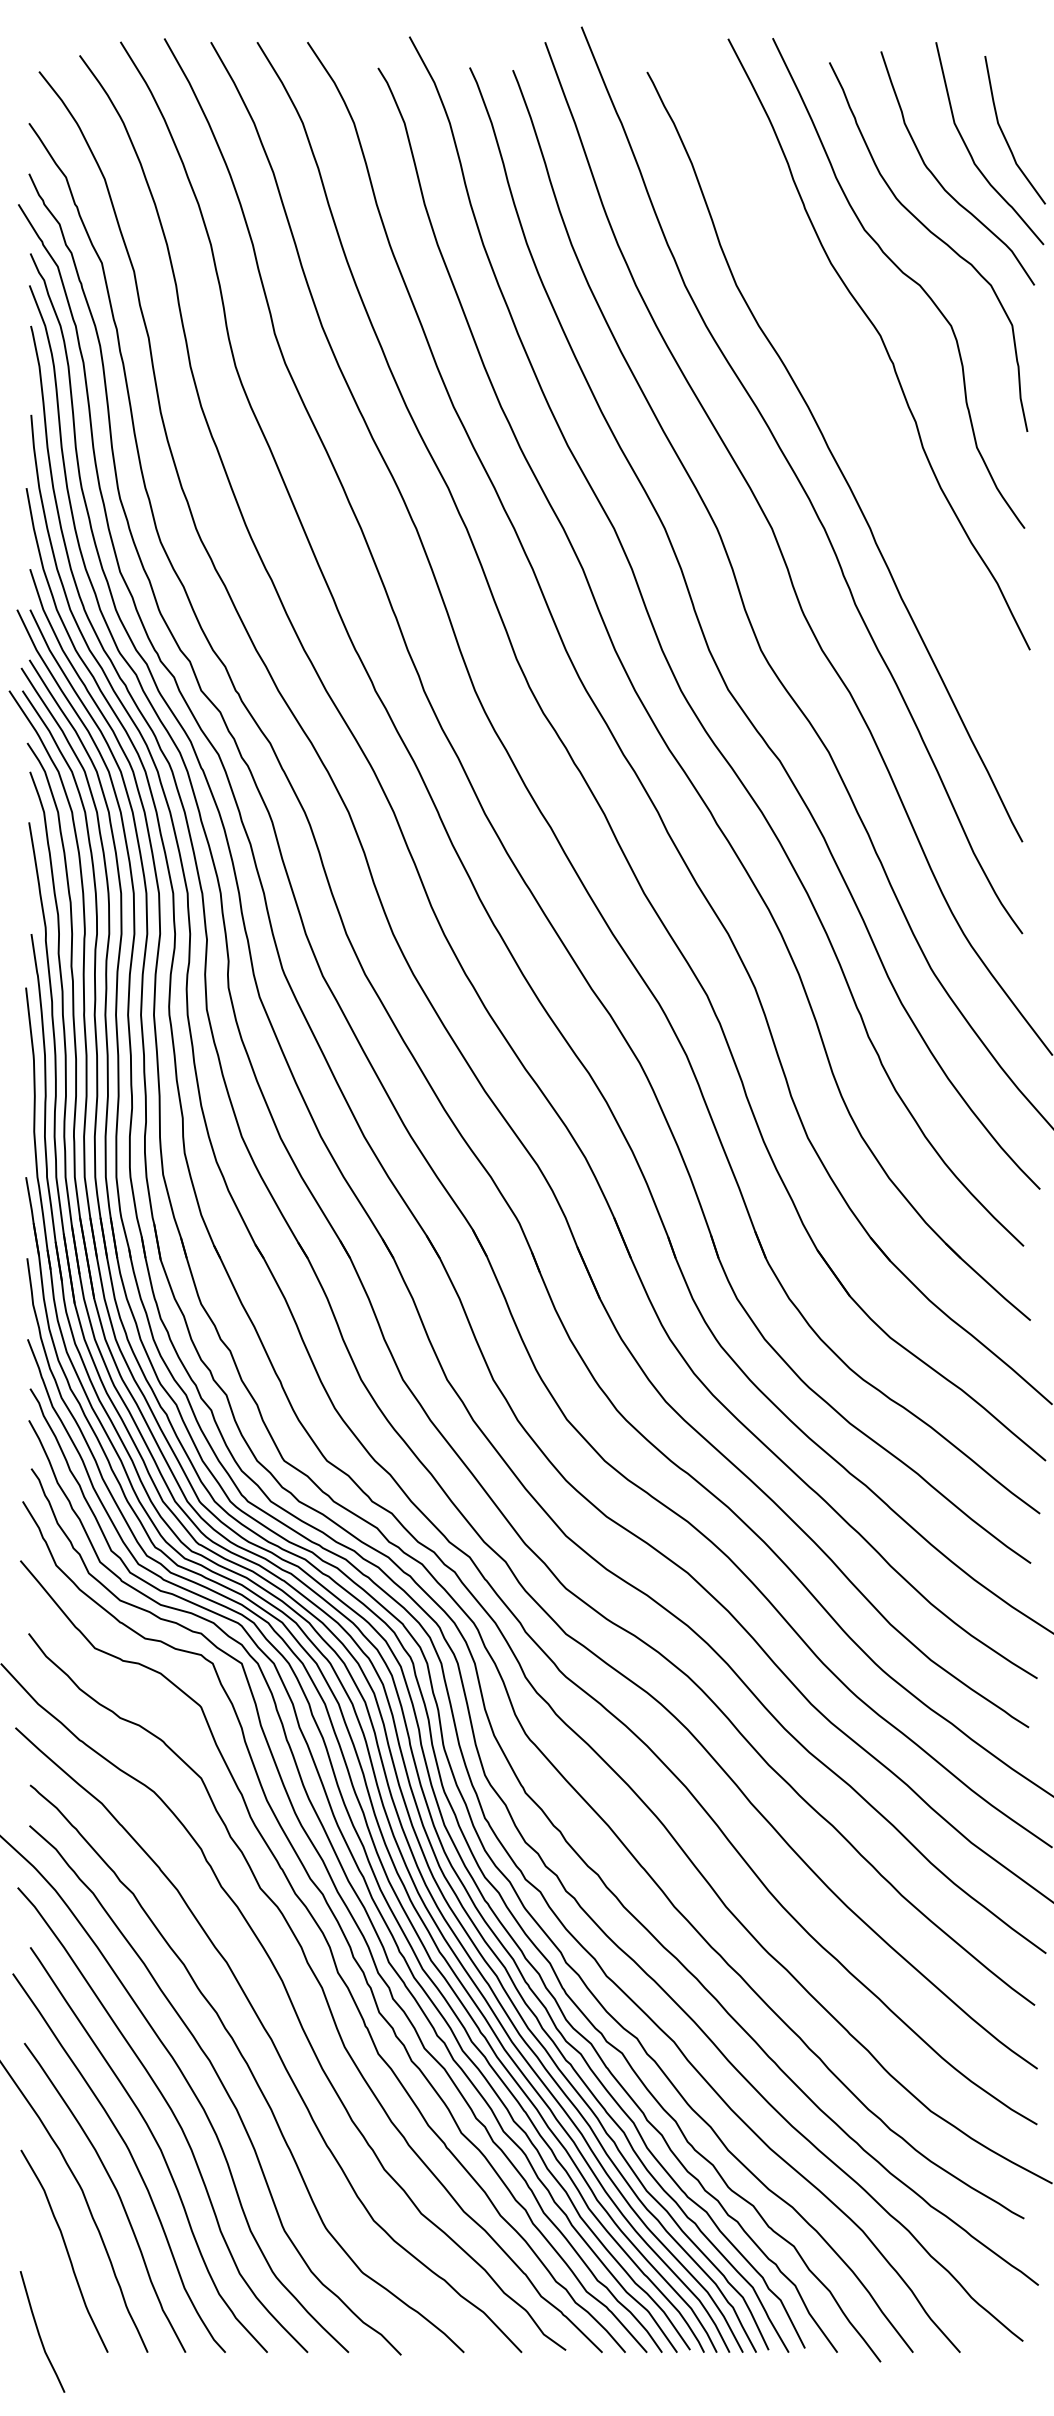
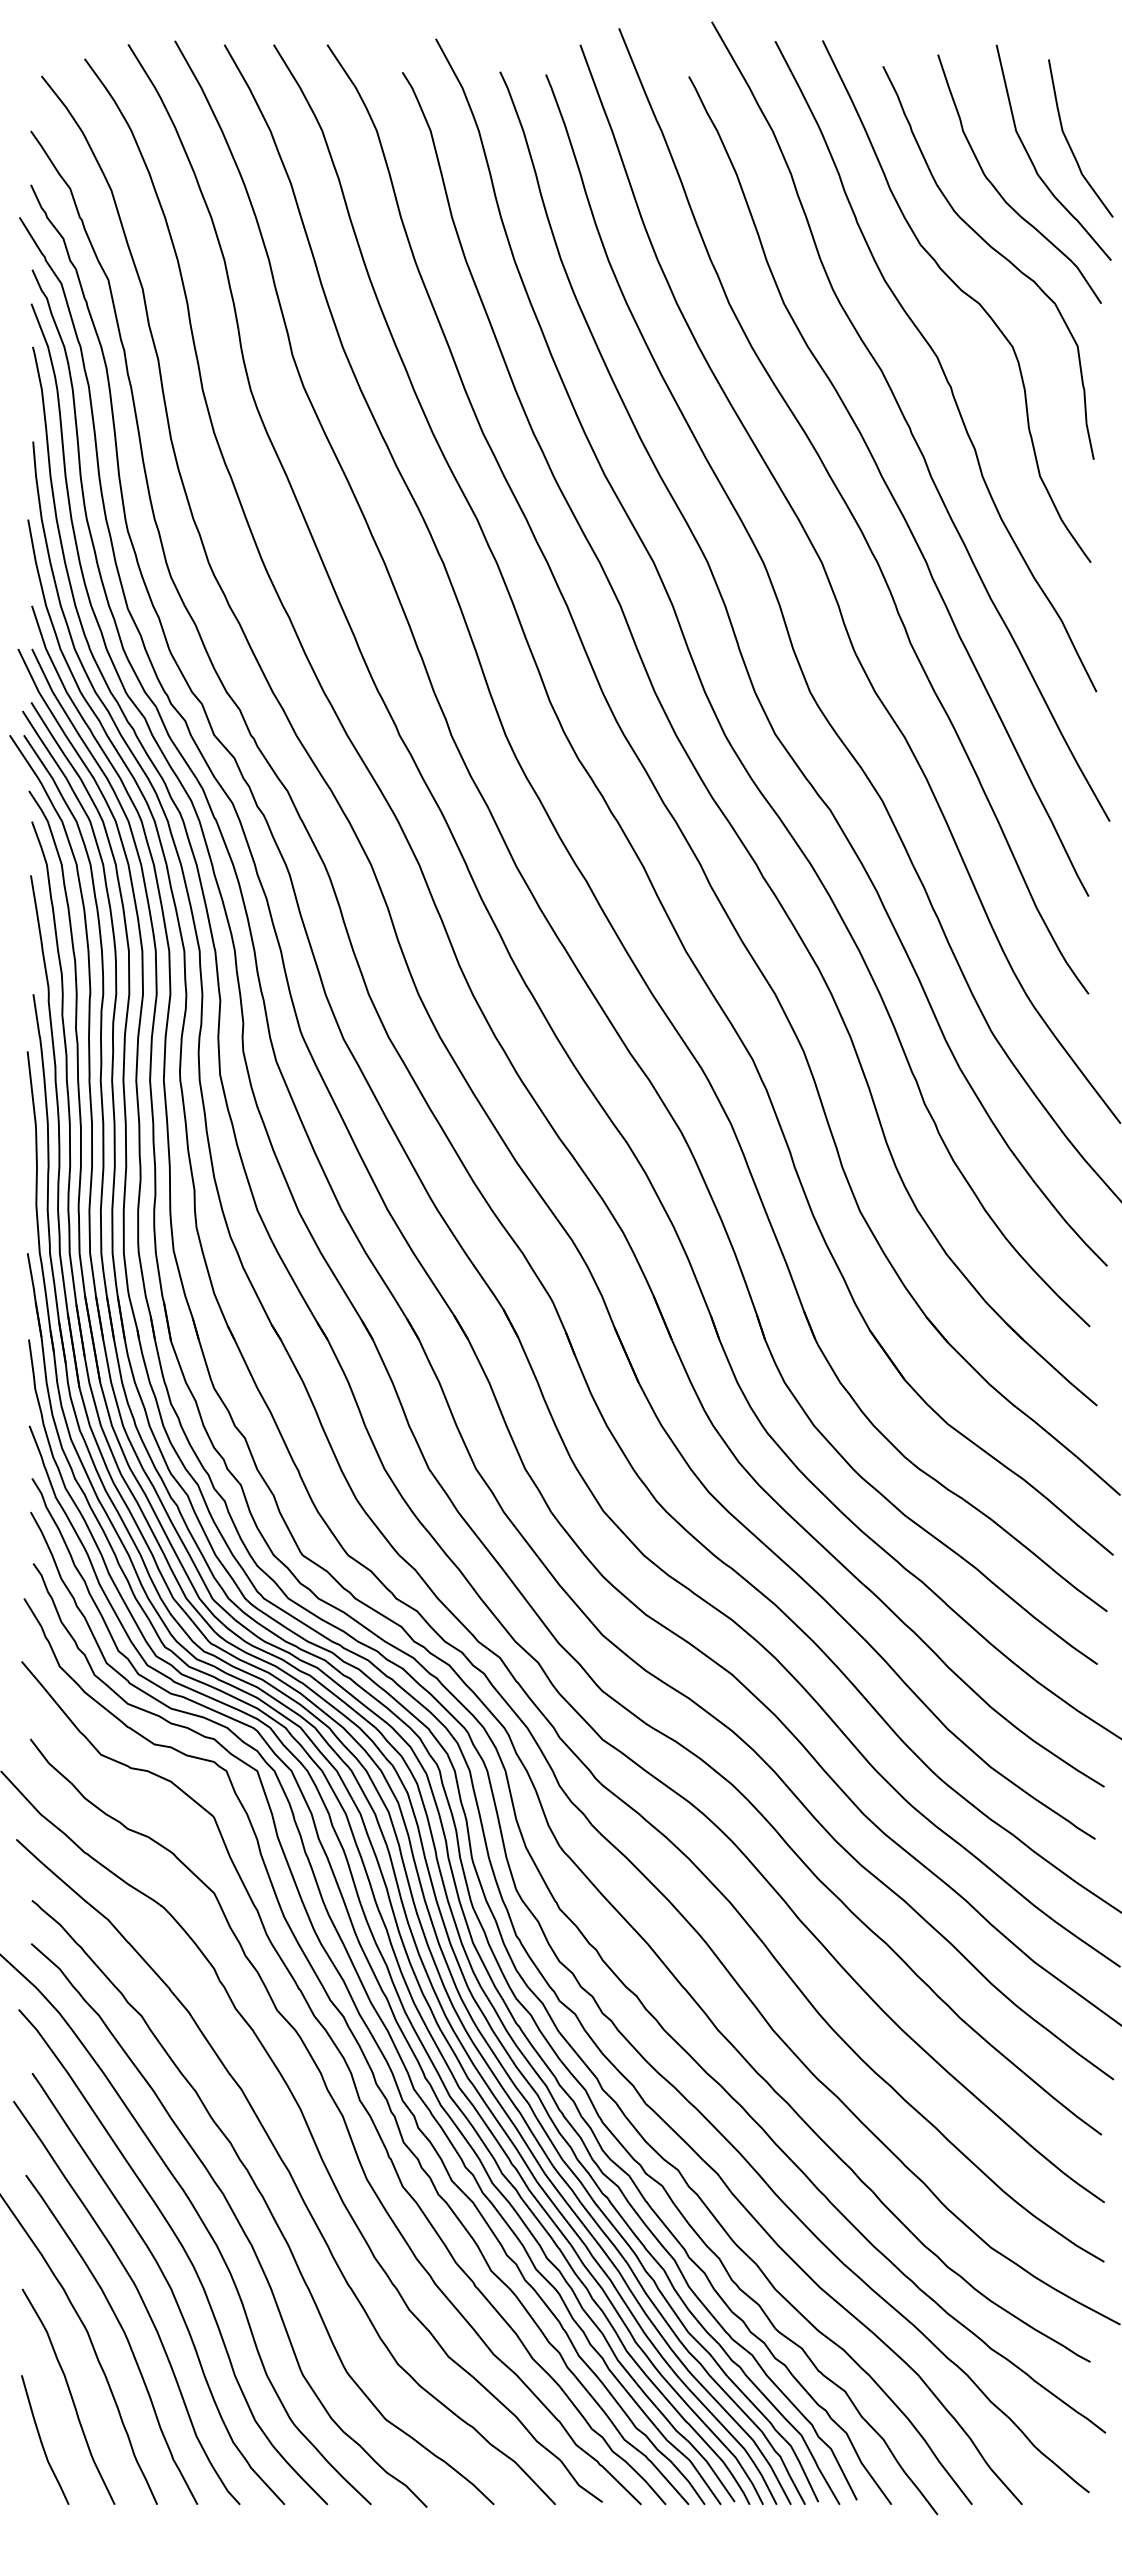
curve: (853, 397) -> (908, 423), added
curve: (39, 2331) -> (41, 2439), moved

